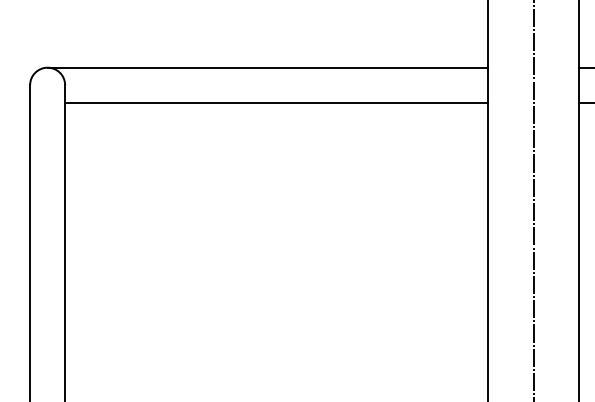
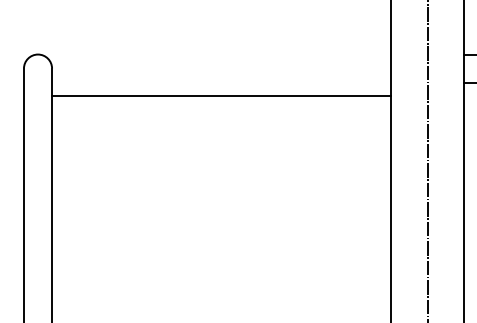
line: (267, 67) -> (214, 54), removed
line: (276, 102) -> (221, 96), moved

